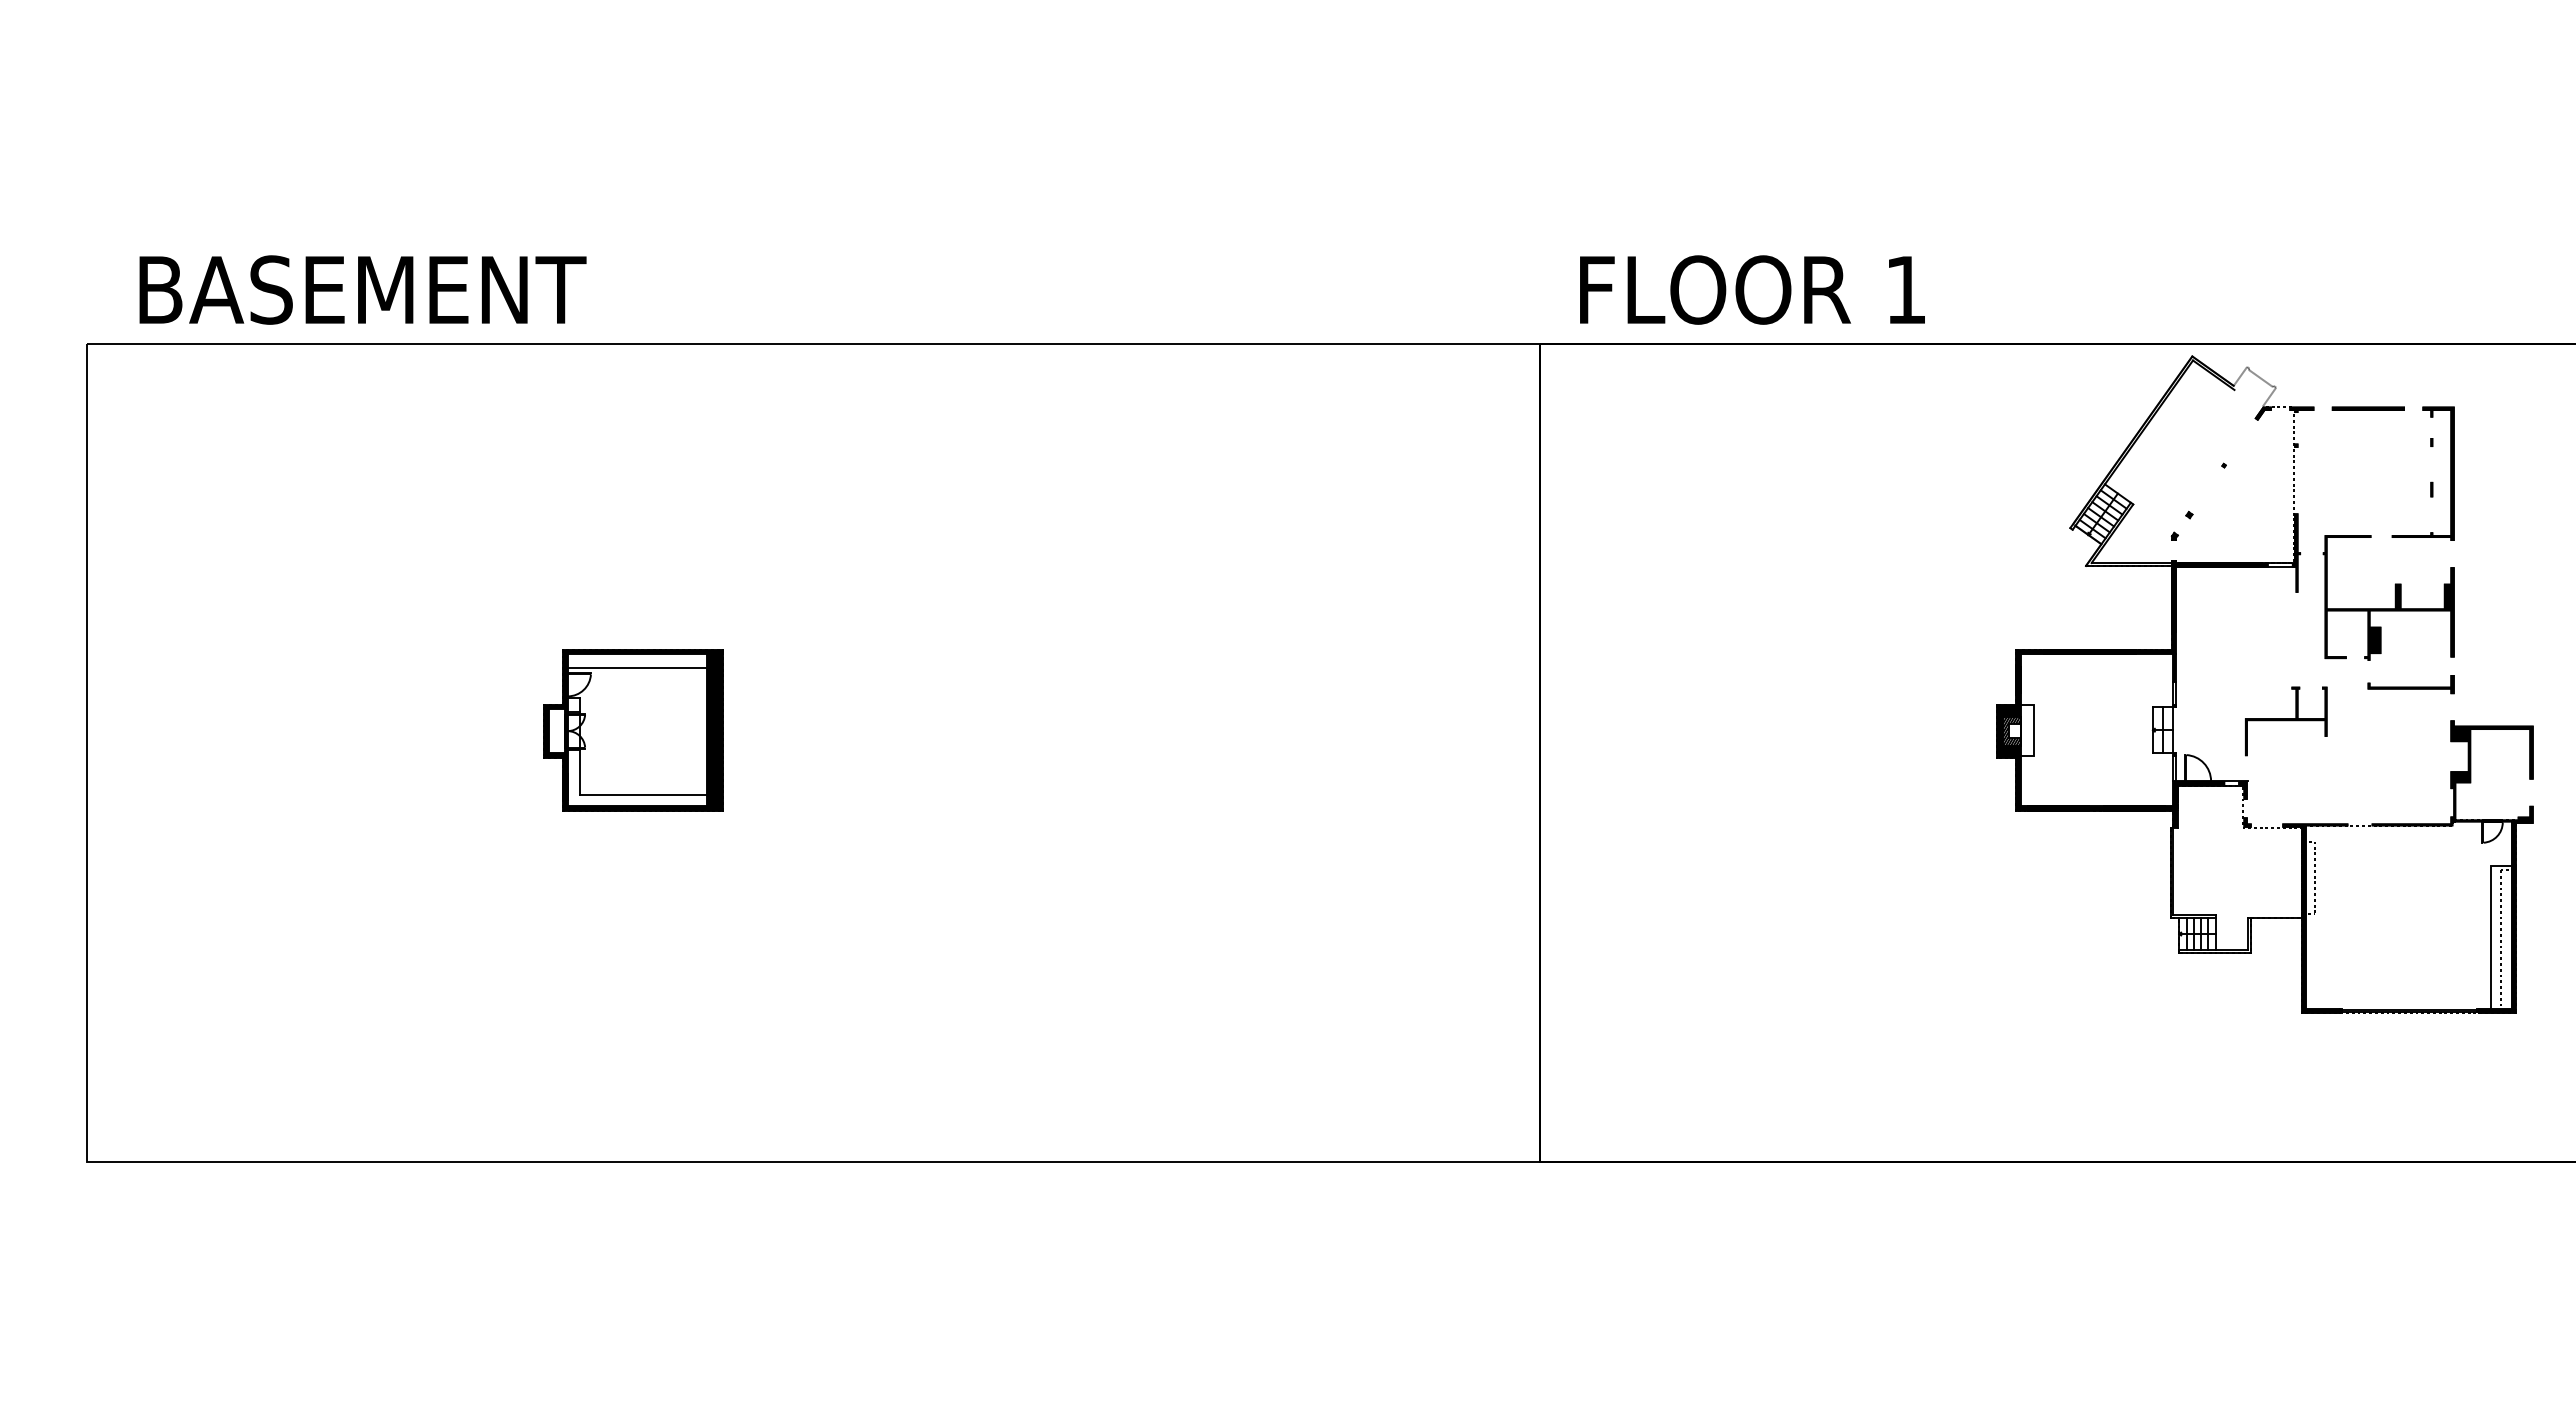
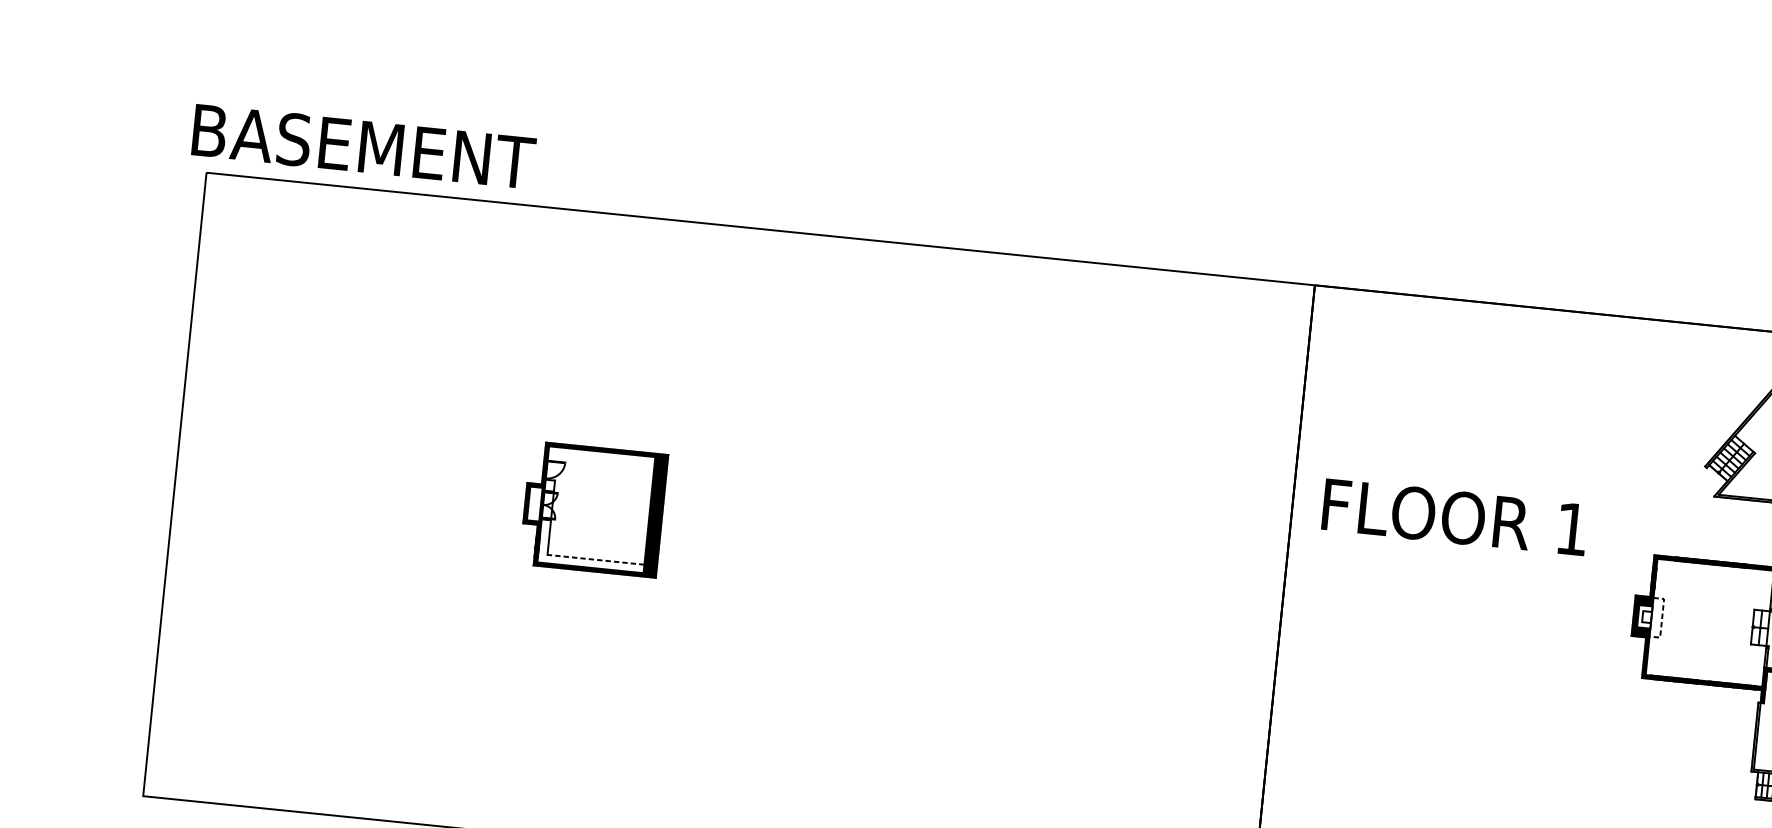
text: (362, 289) -> (363, 146), moved
text: (1752, 289) -> (1455, 516), moved
line: (636, 668) -> (600, 462), removed
hatch: (2011, 730) -> (1644, 616), removed
line: (2034, 731) -> (1662, 618), solid -> dashed
line: (643, 795) -> (595, 559), solid -> dashed

